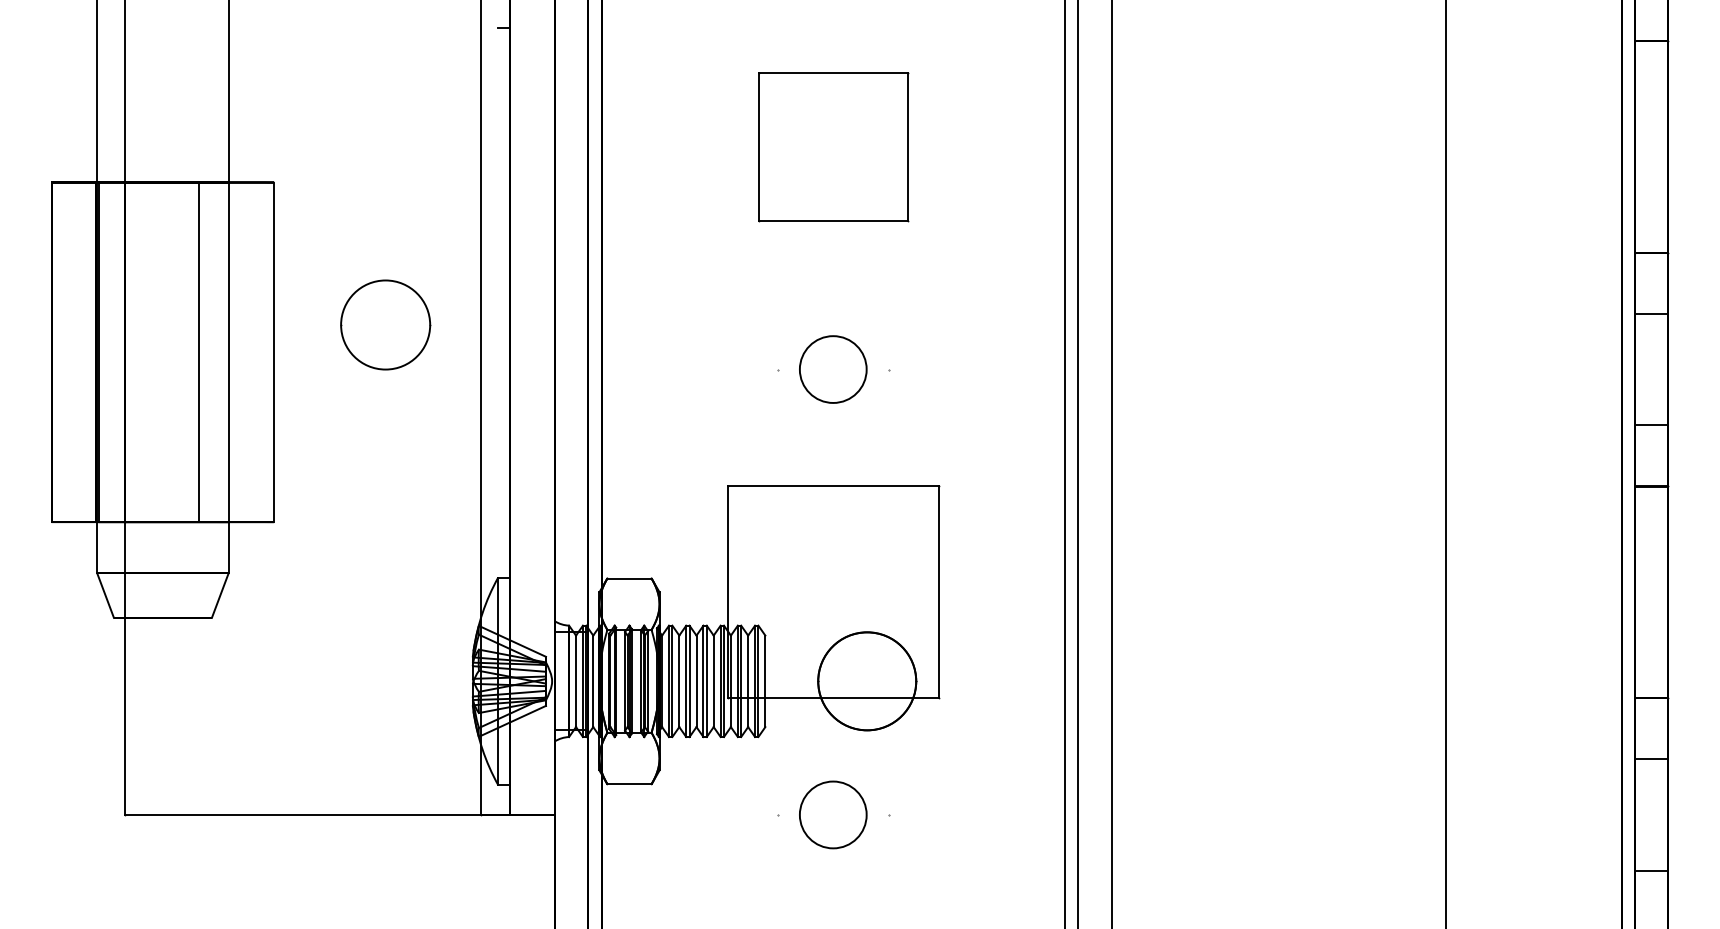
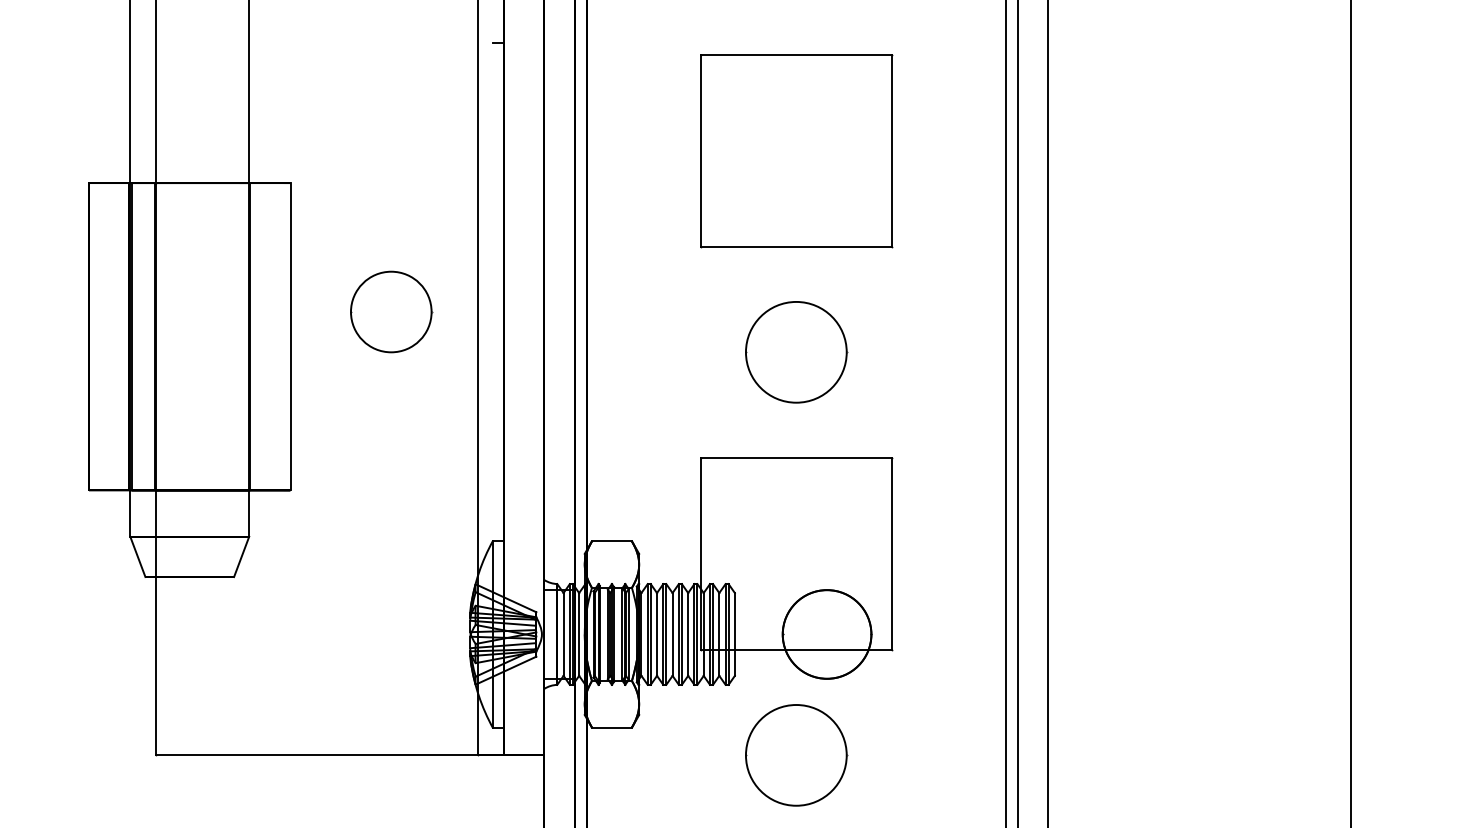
part: (833, 147) -> (796, 151), size x1.43
line: (198, 352) -> (249, 336), moved
circle: (832, 369) -> (795, 352), size x1.67
circle: (832, 814) -> (795, 754), size x1.67

